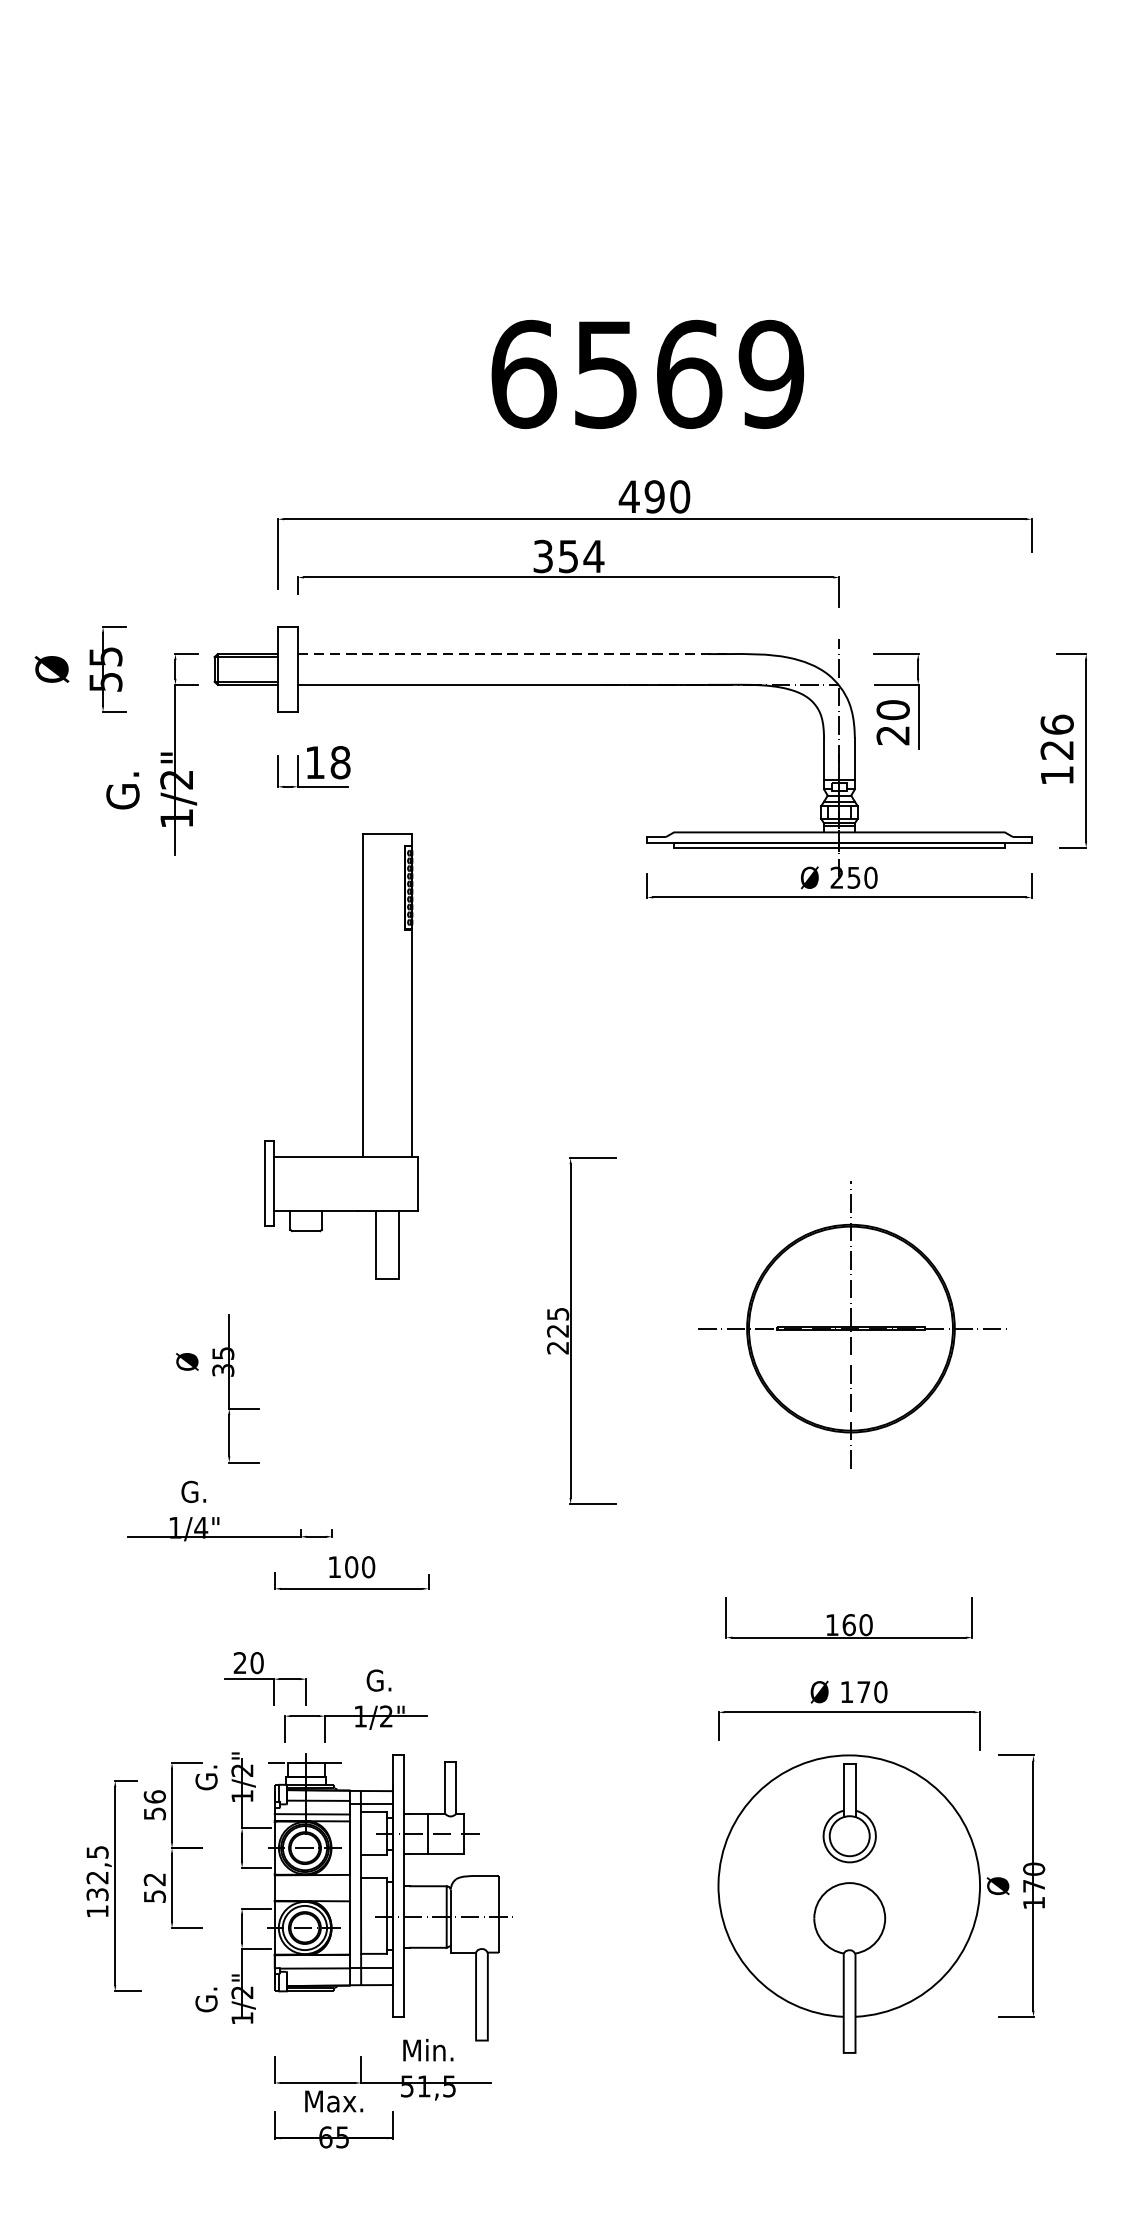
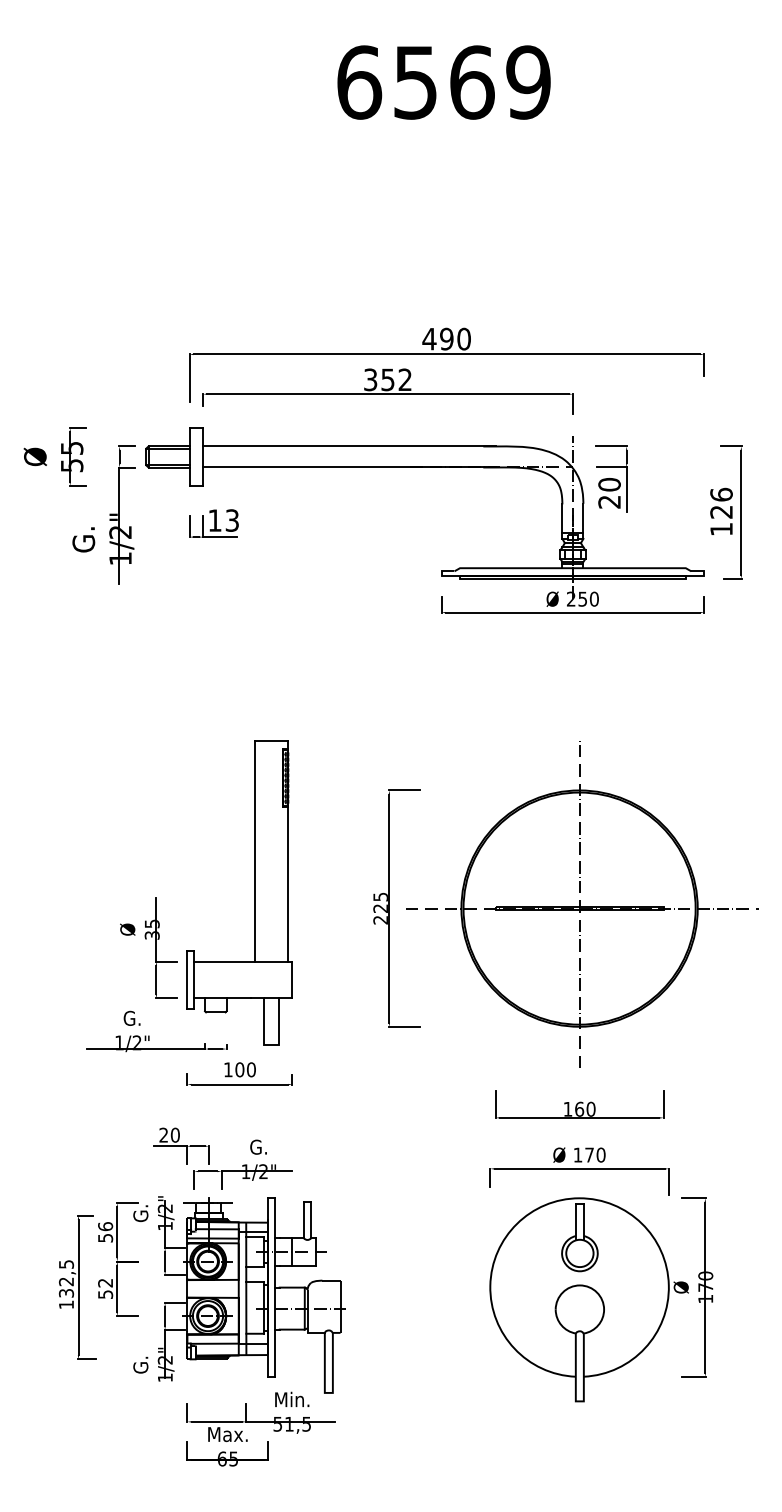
text: (646, 374) -> (443, 82), moved
text: (594, 555) -> (405, 379), 354 -> 352
line: (513, 654) -> (350, 446), dashed -> solid
text: (340, 762) -> (232, 520), 18 -> 13
part: (362, 1055) -> (254, 892), moved
part: (853, 1325) -> (582, 904), size x1.67
text: (200, 1527) -> (136, 1042), 1/4" -> 1/2"

